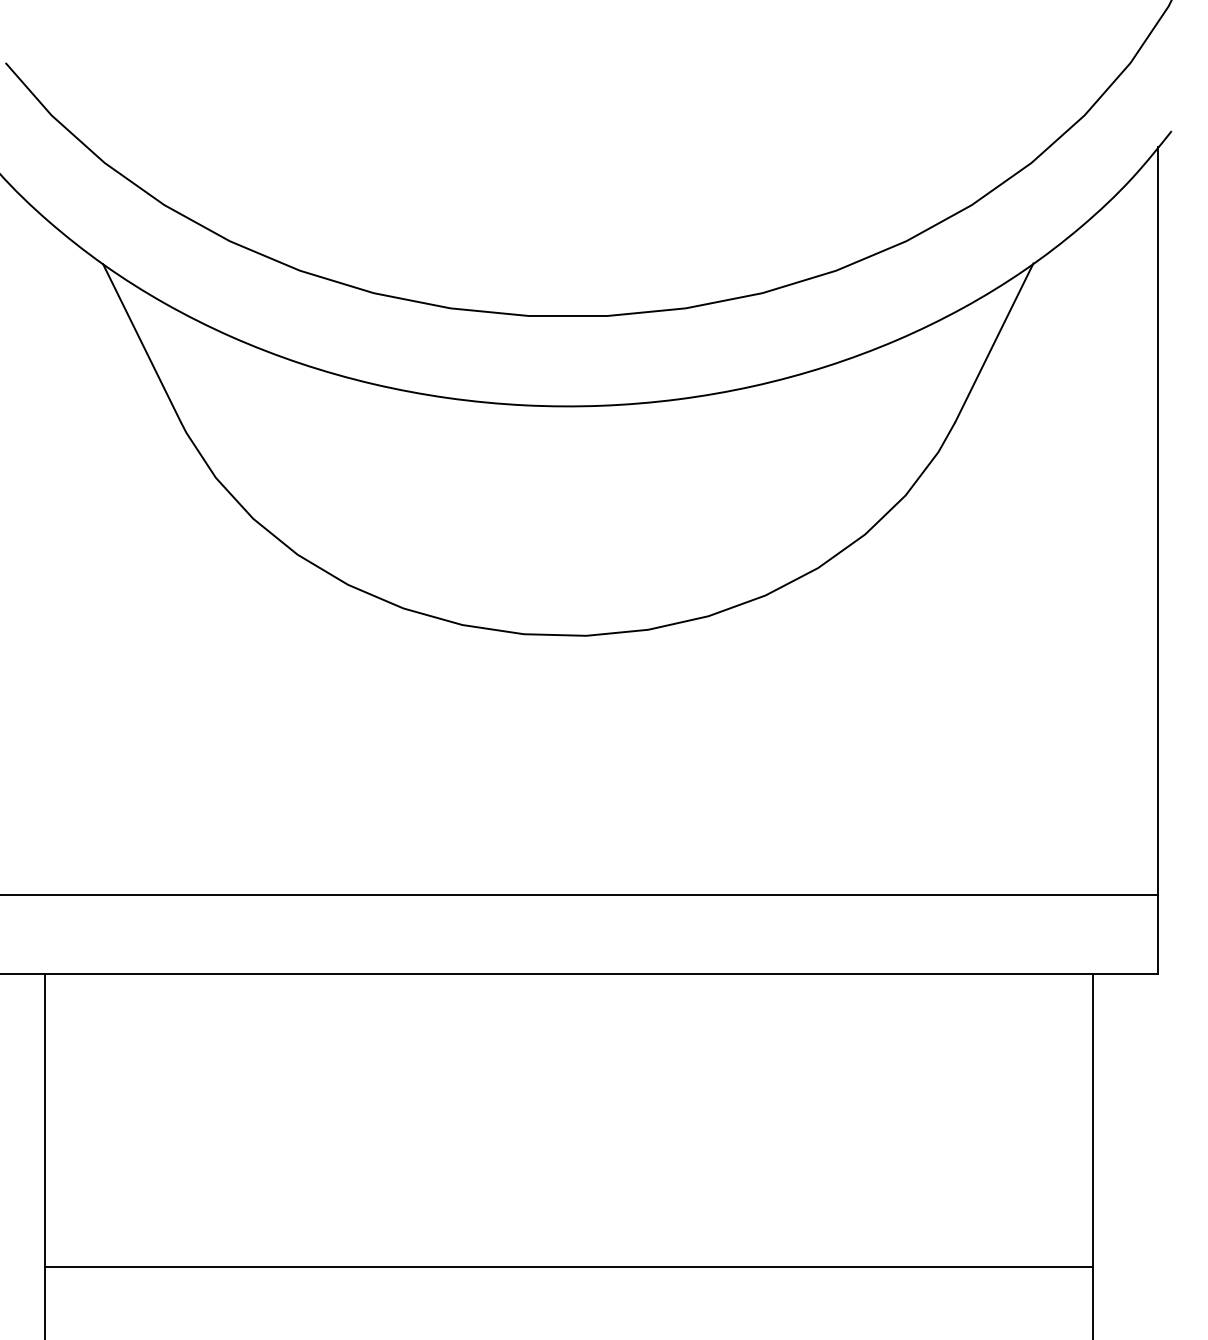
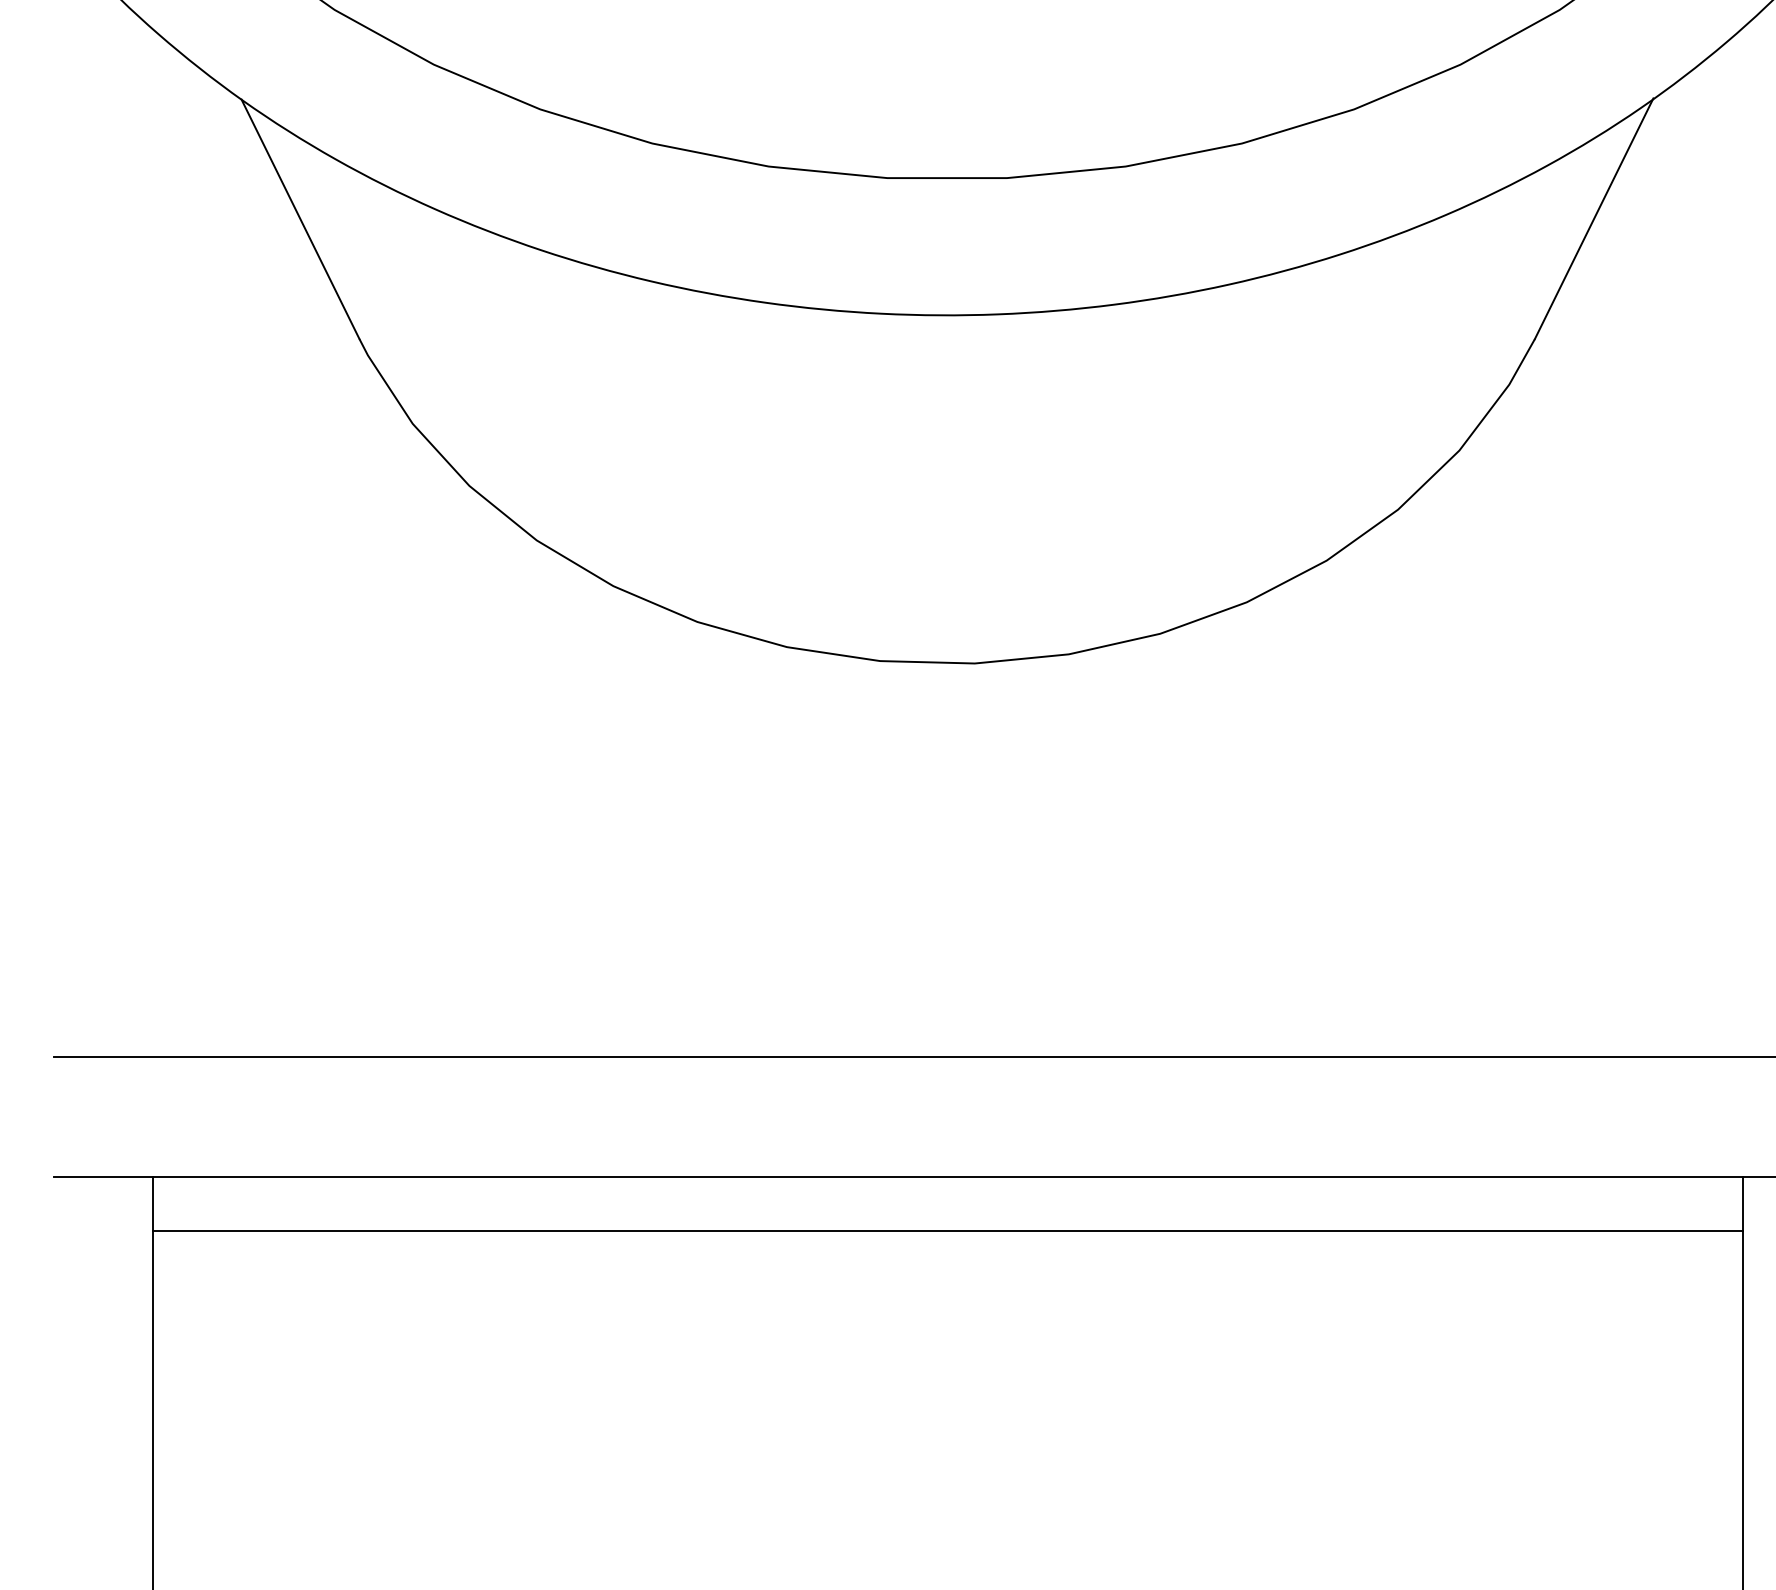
line: (568, 1009) -> (947, 1230), added

